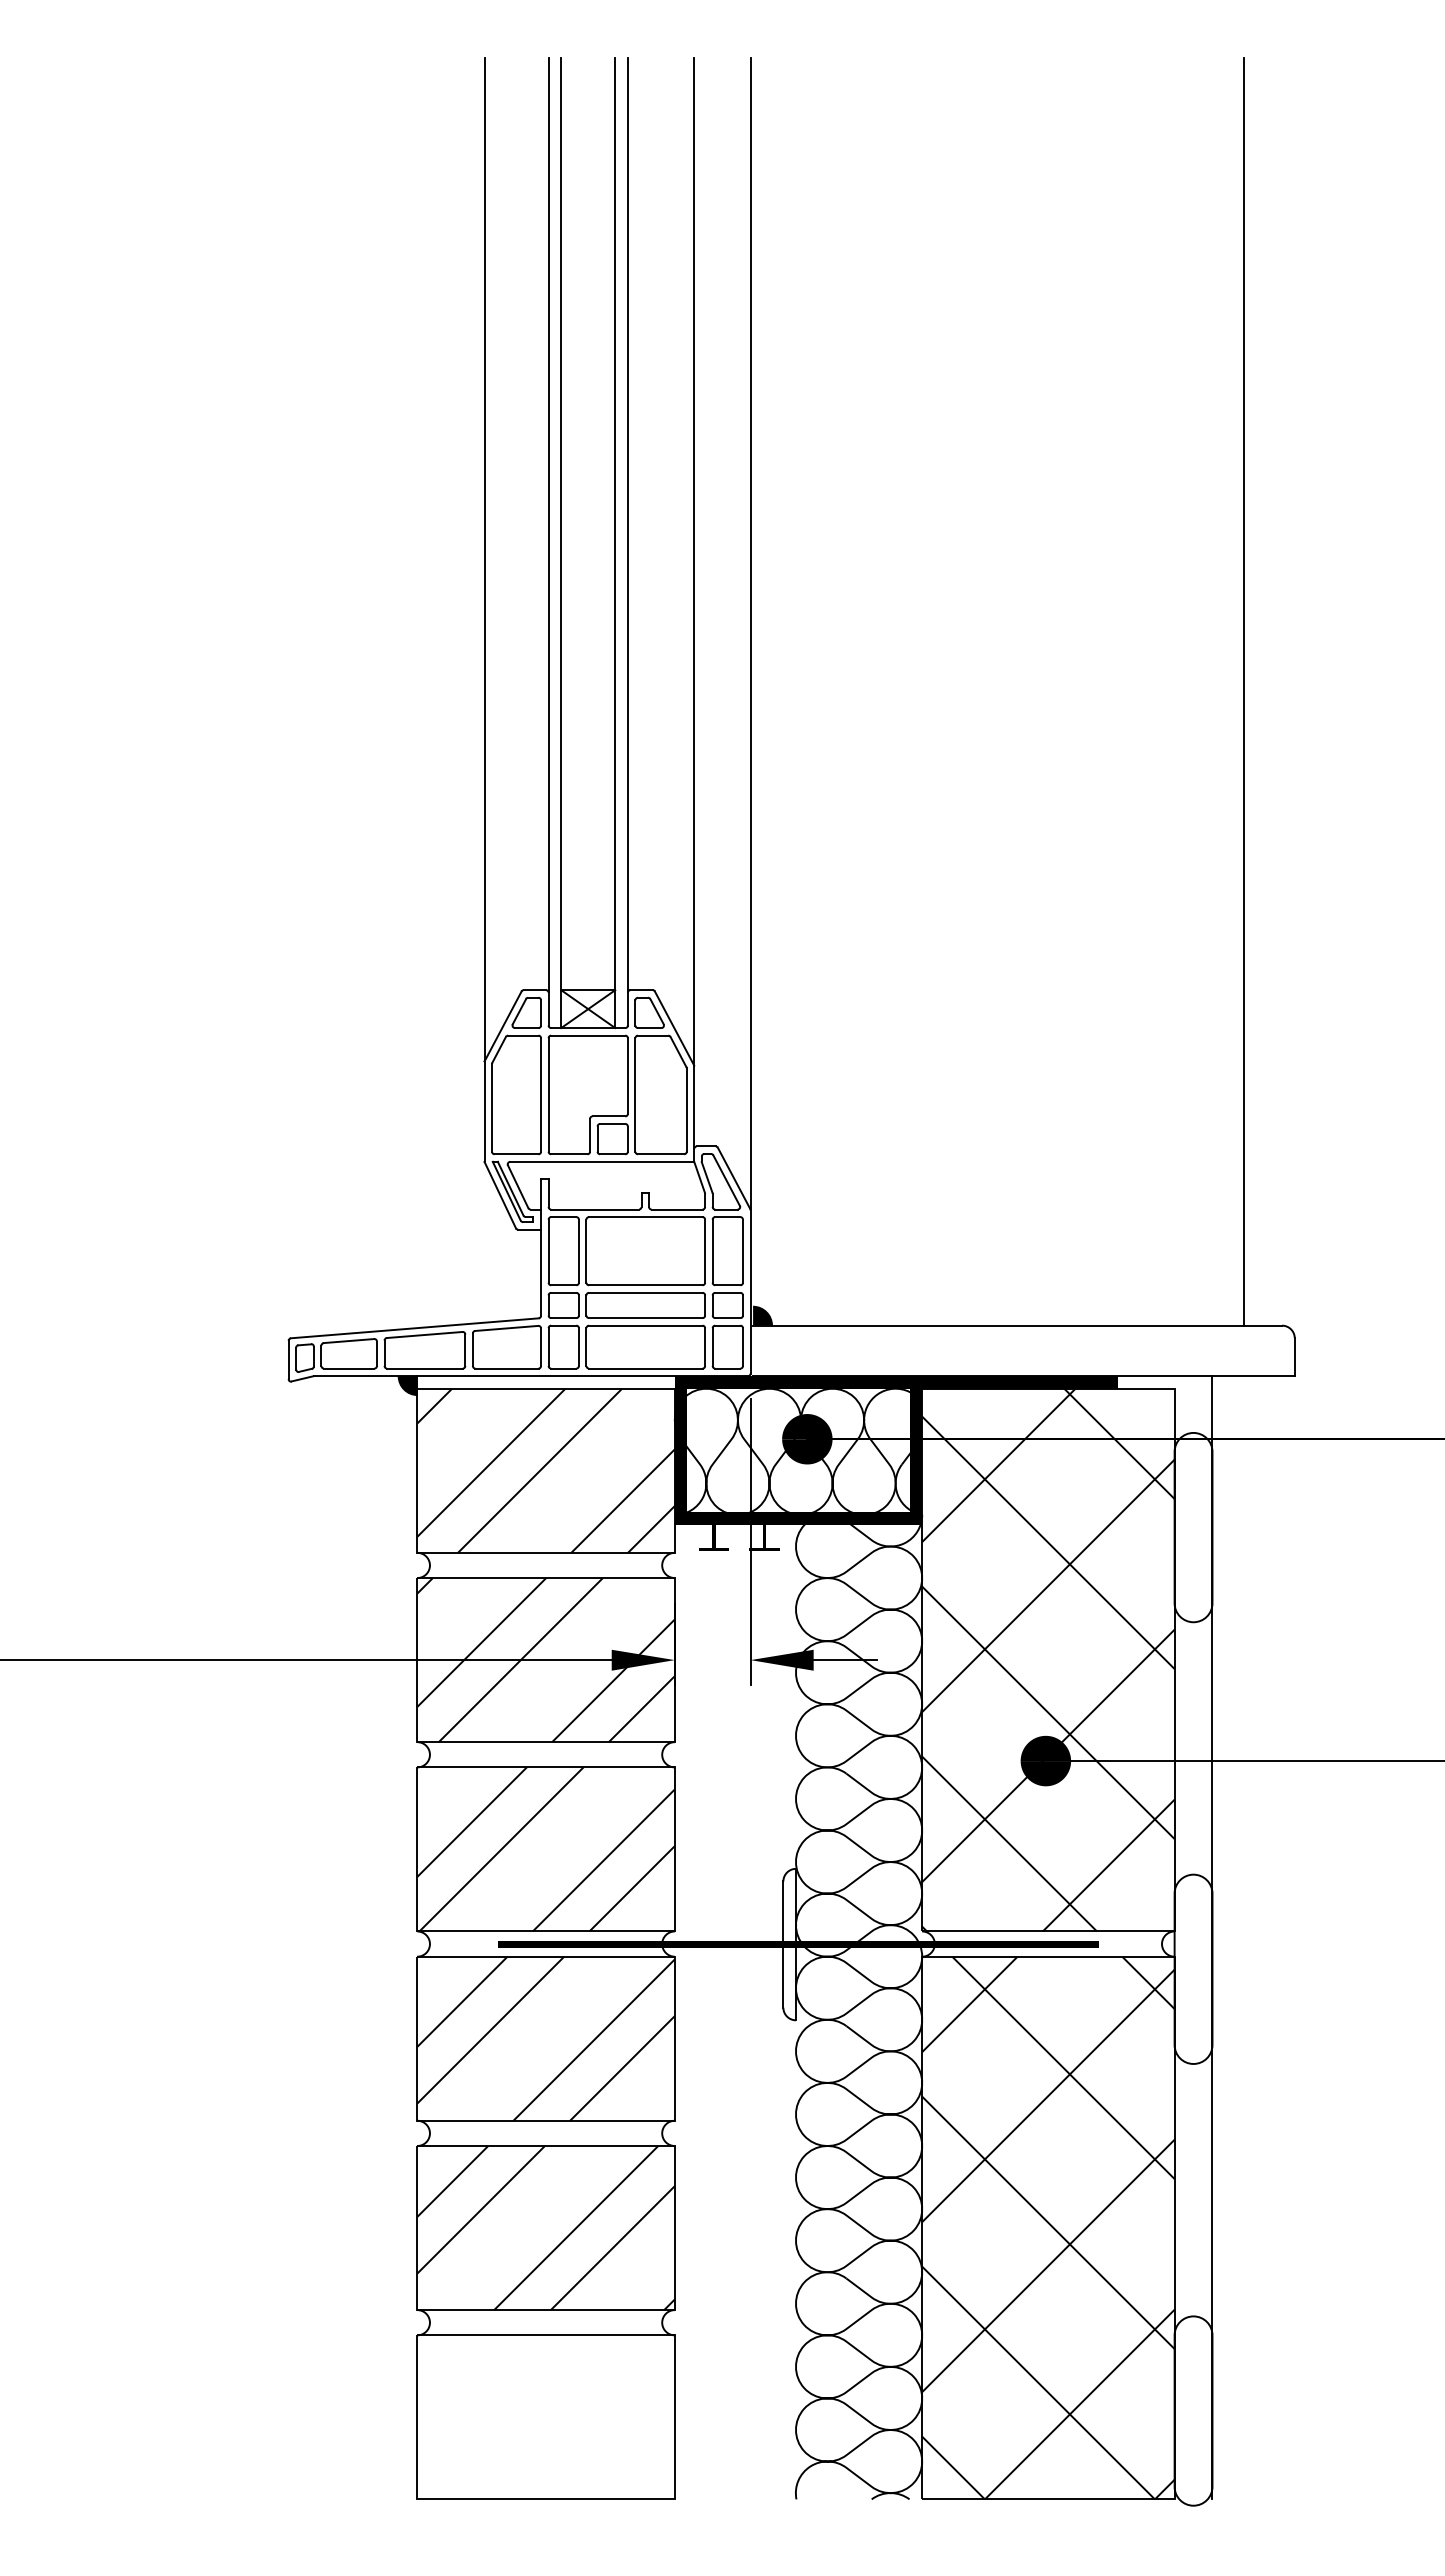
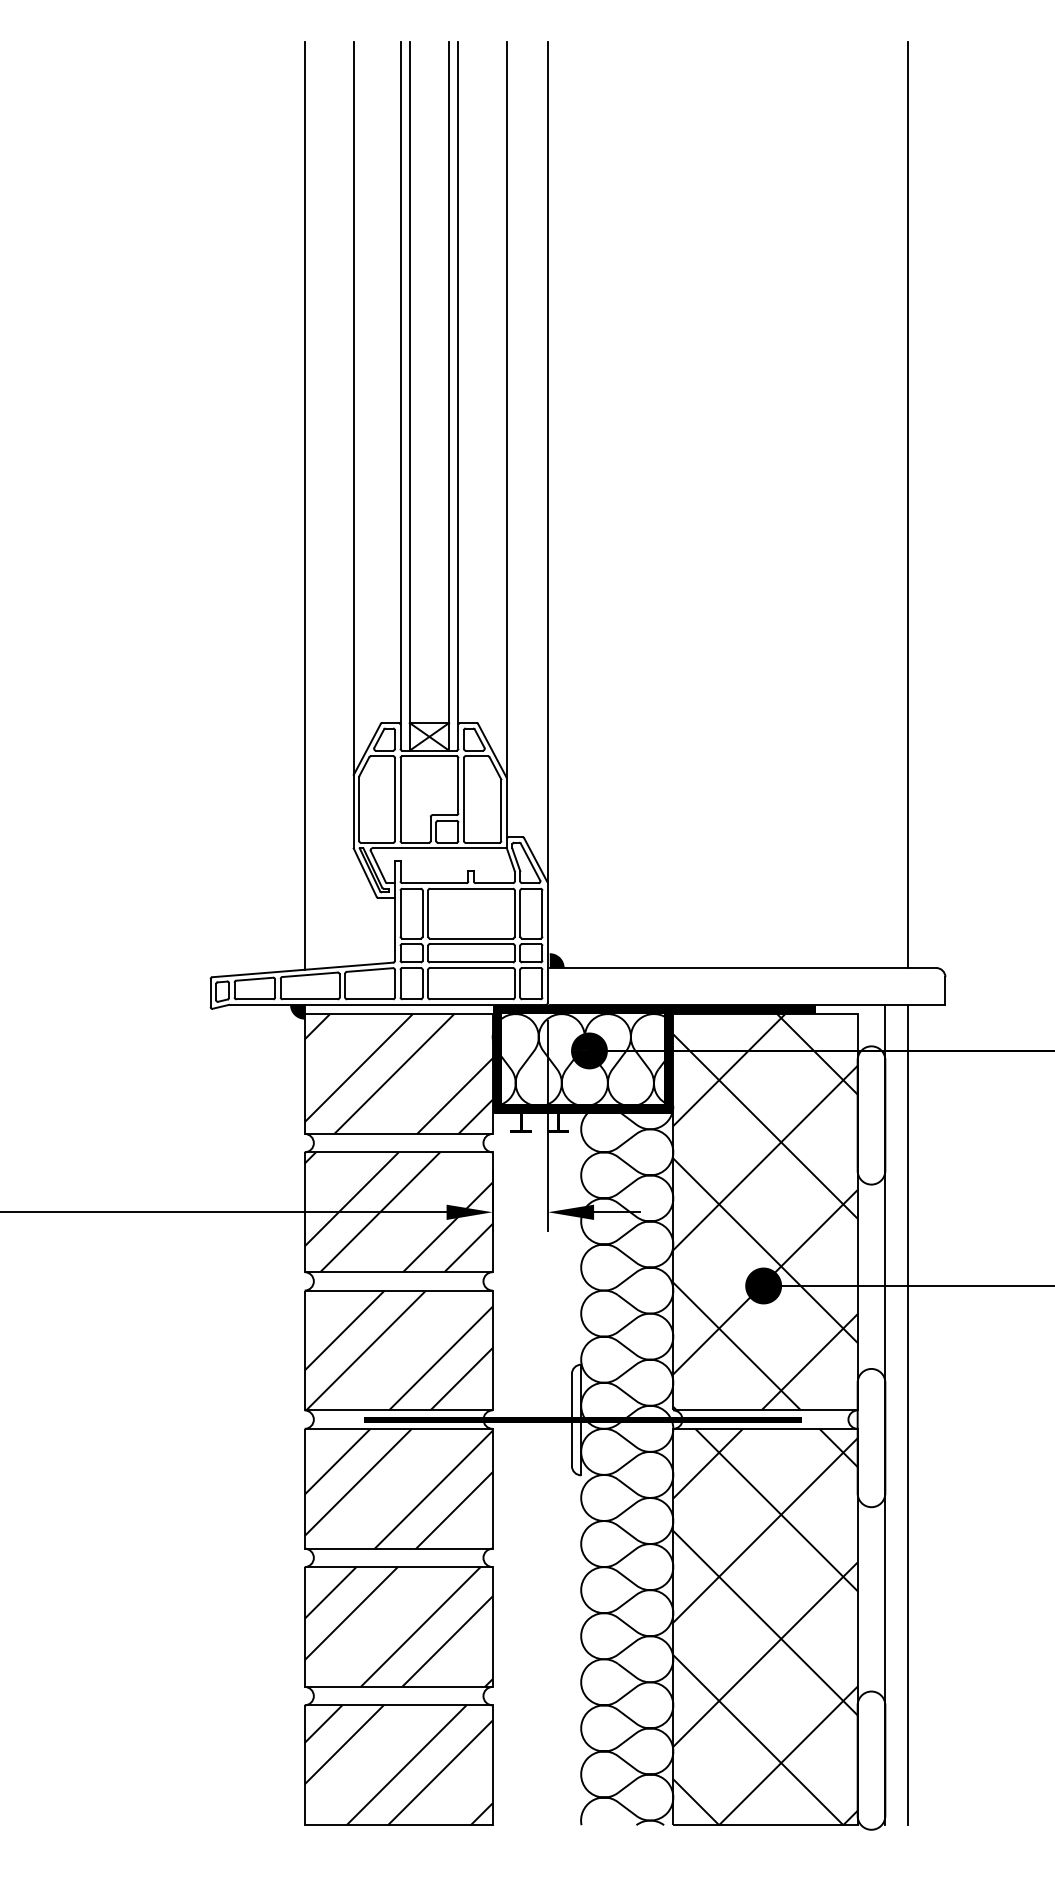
line: (417, 693) -> (304, 506), added
line: (1244, 1937) -> (908, 1414), added
hatch: (545, 2417) -> (398, 1765), added

